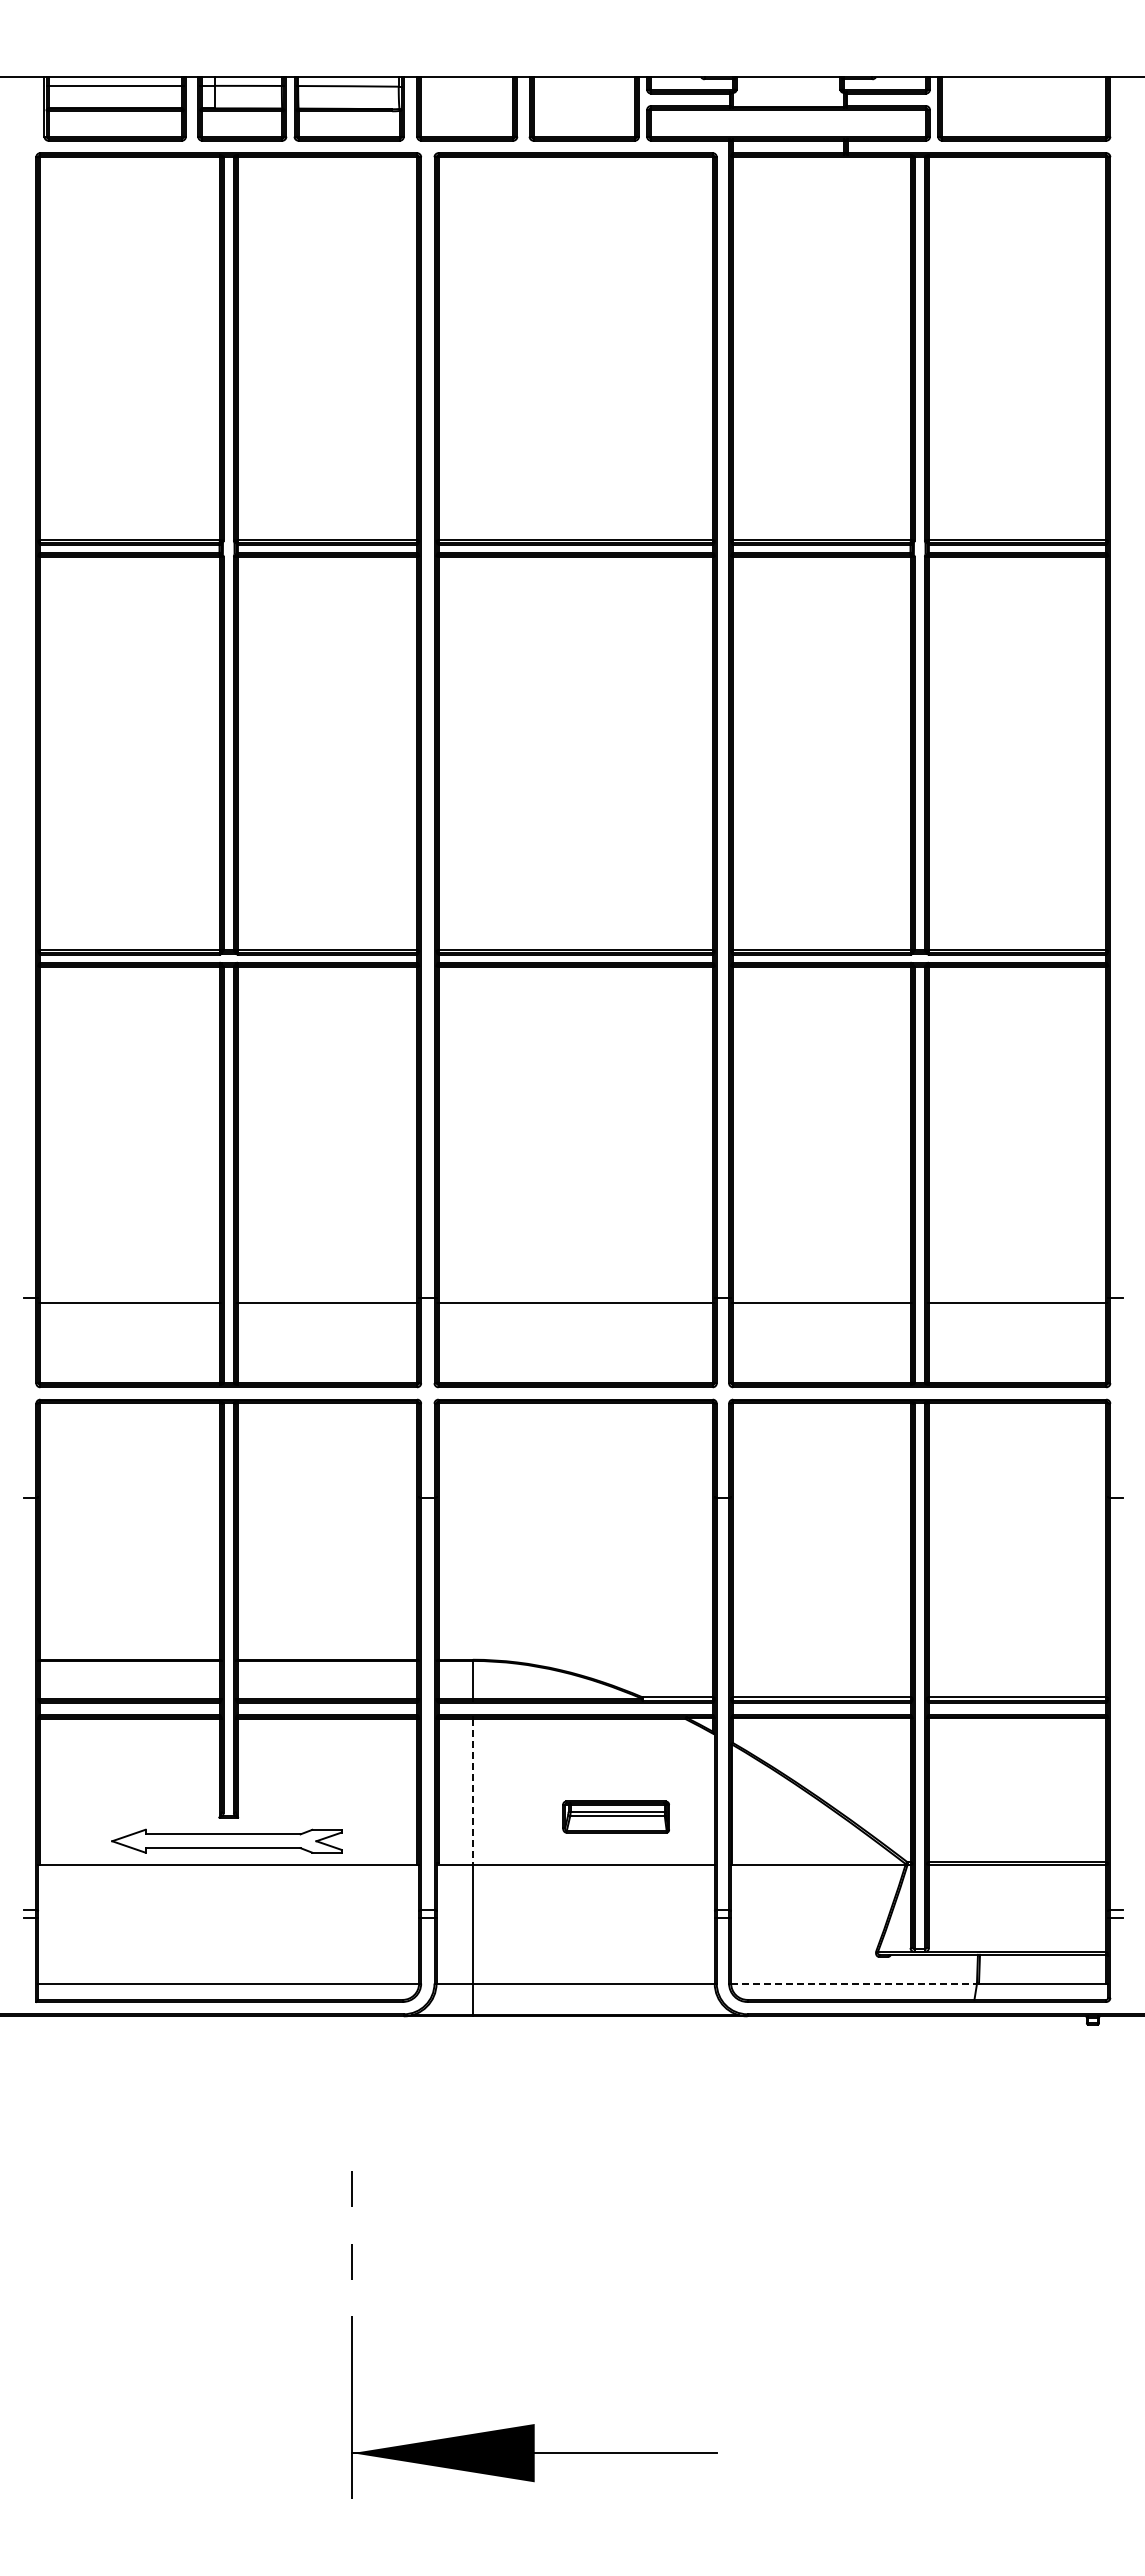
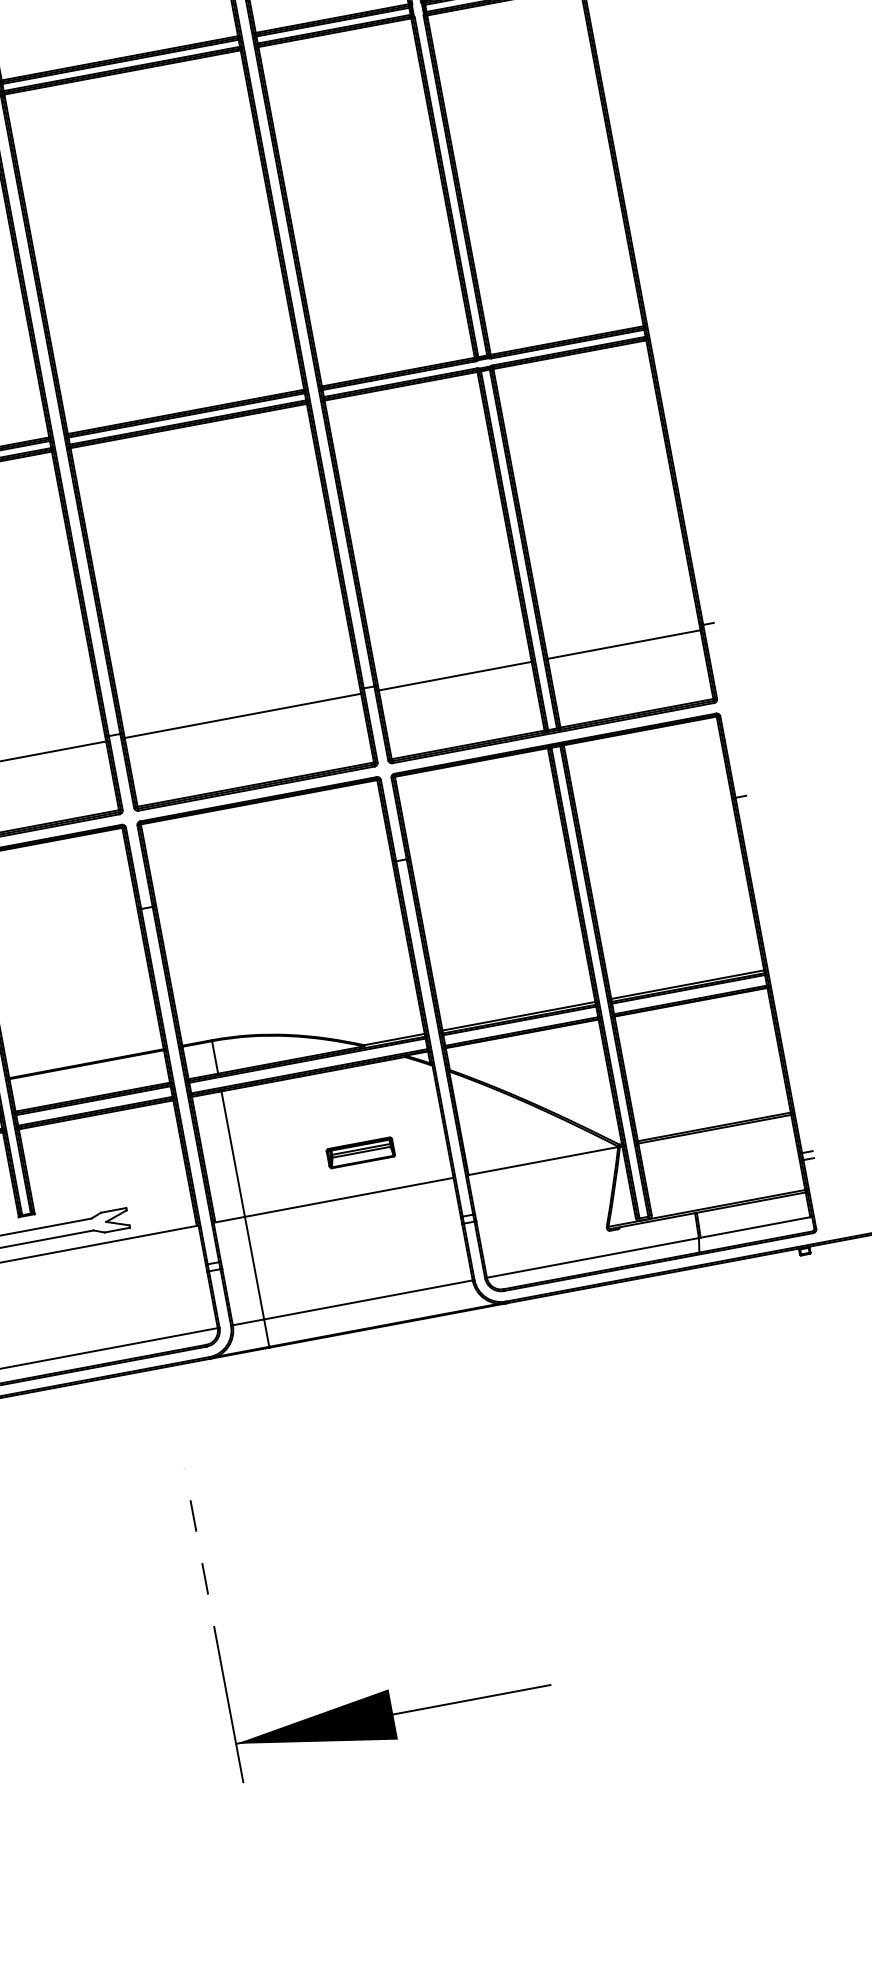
line: (472, 1791) -> (232, 1153), dashed -> solid
part: (615, 1817) -> (360, 1153), size x0.71
line: (854, 1983) -> (593, 1257), dashed -> solid

